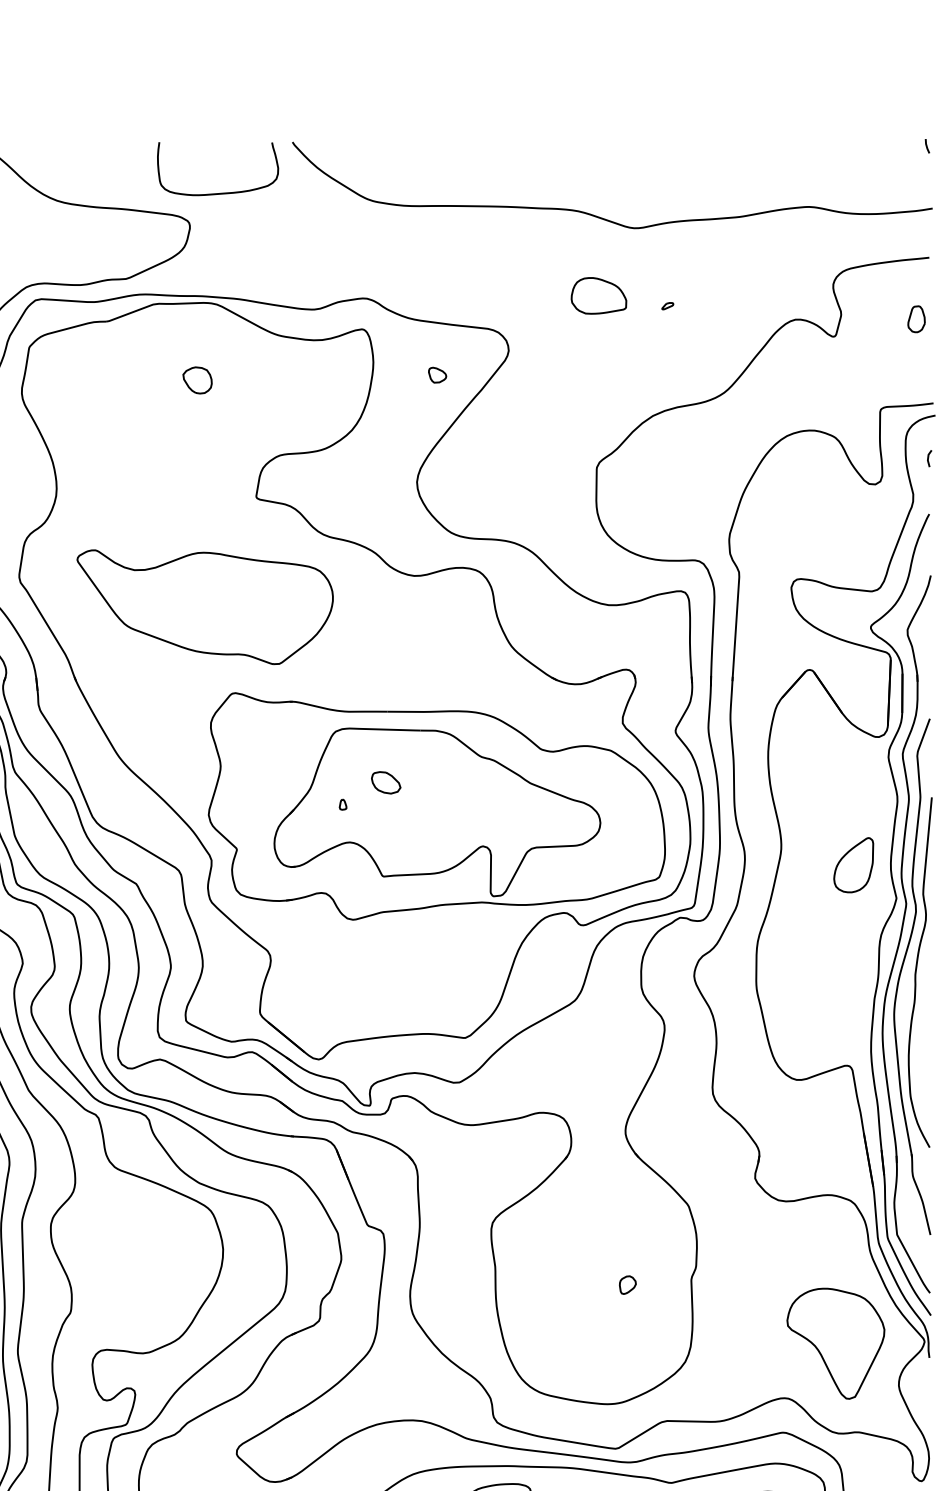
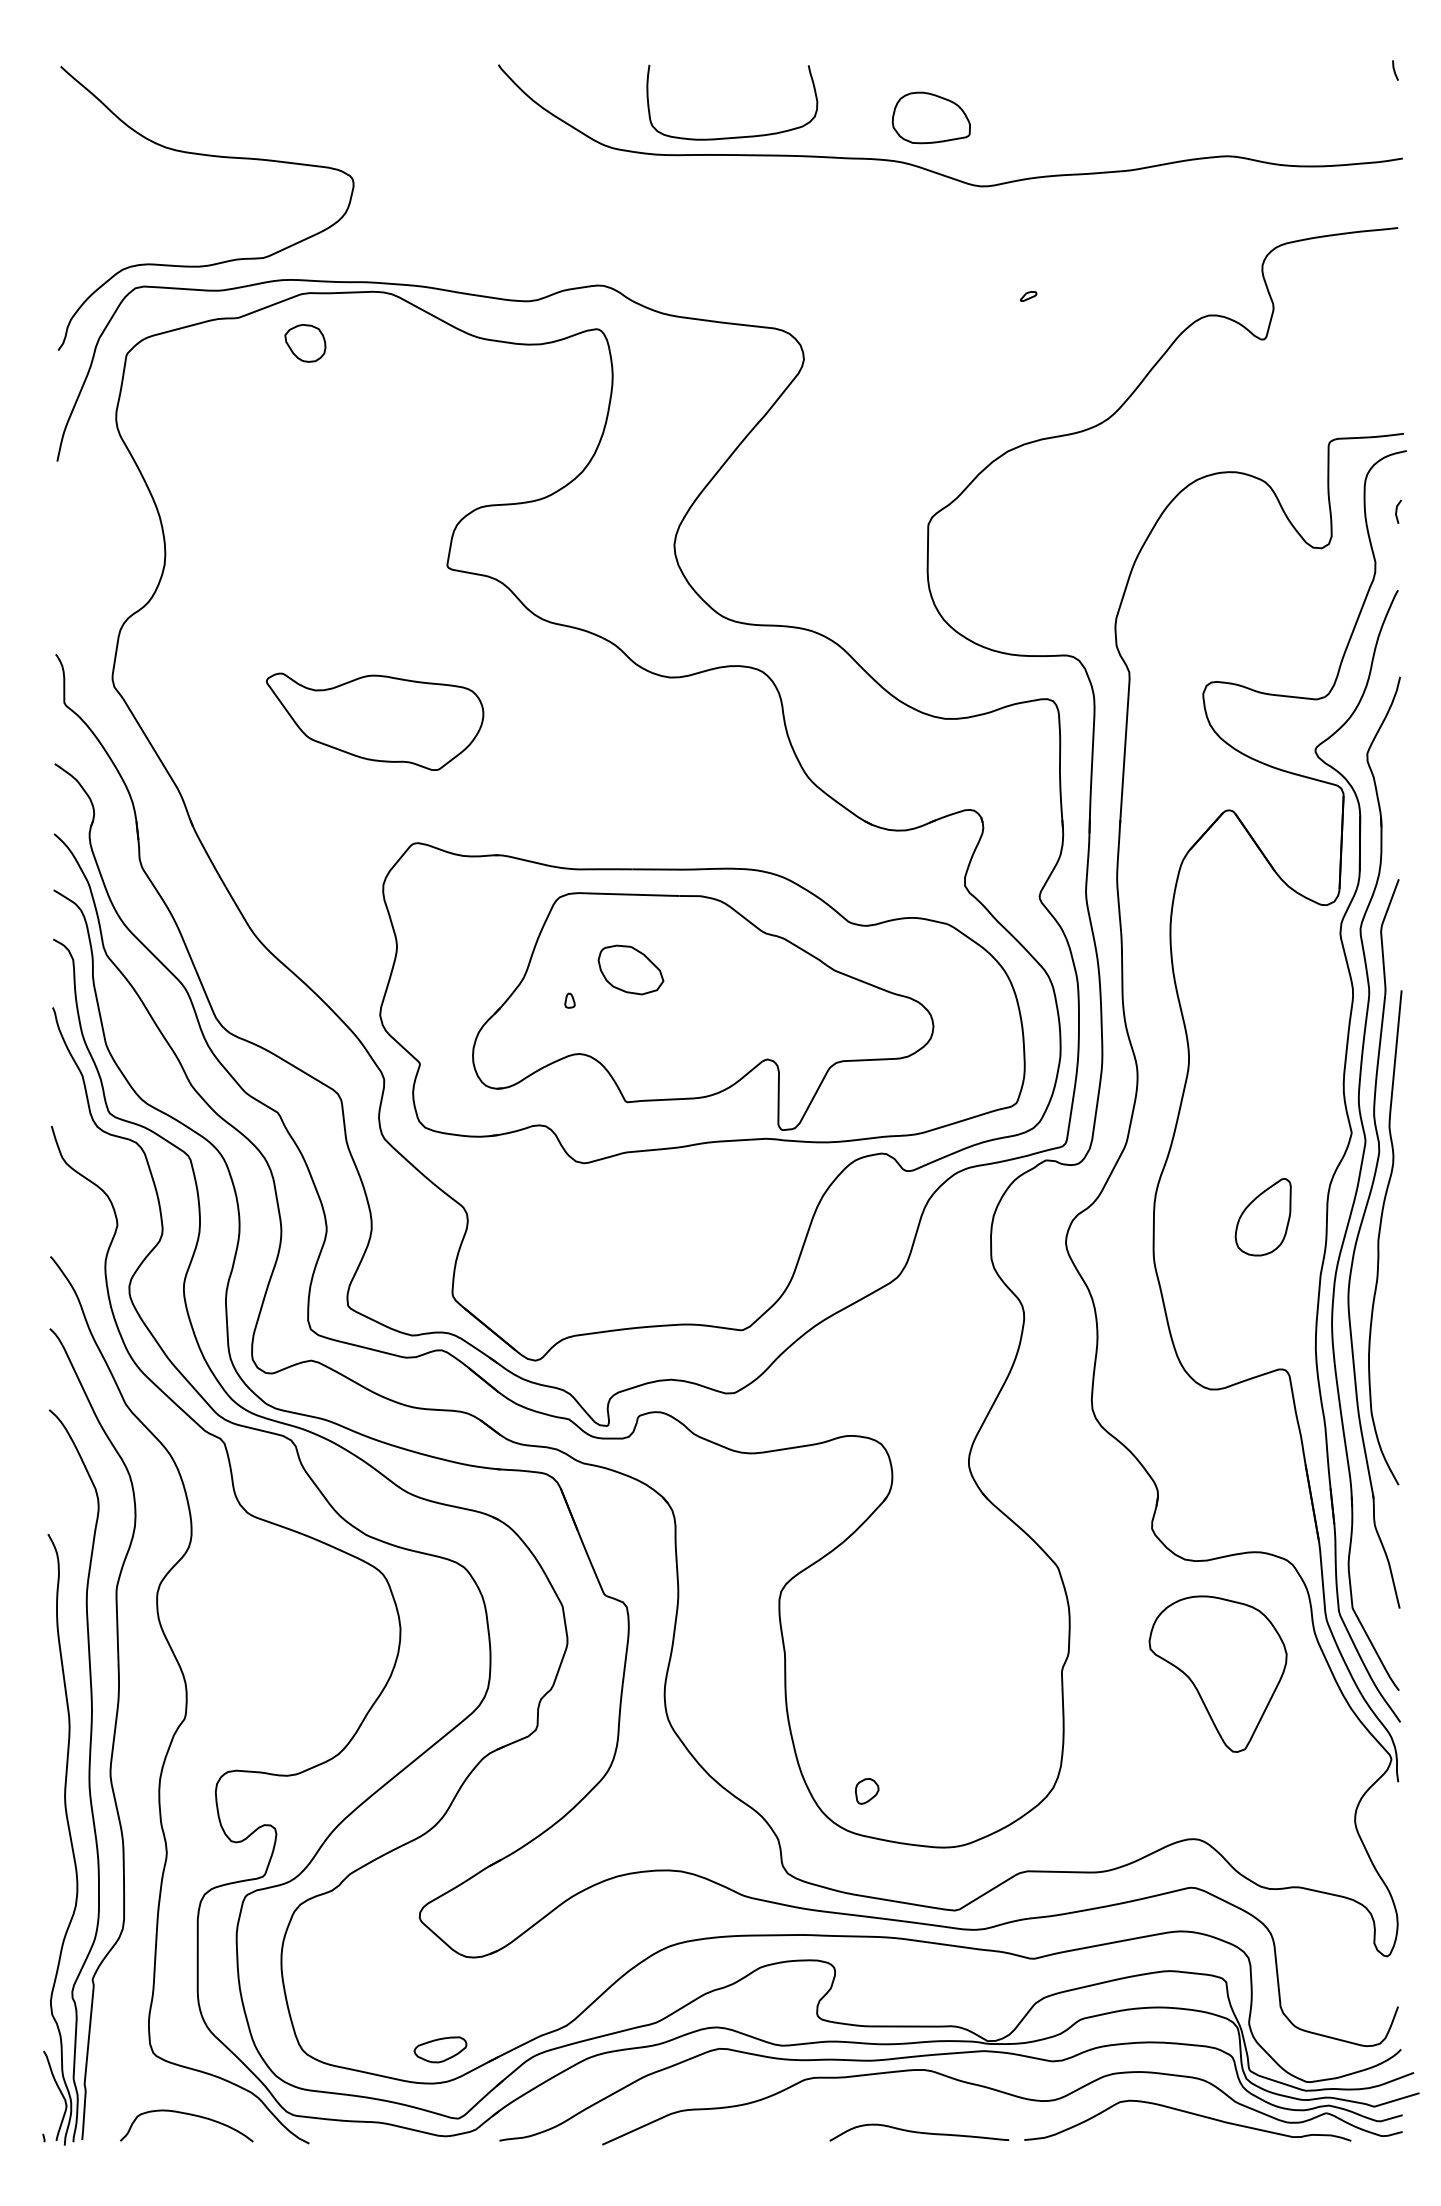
curve: (219, 192) -> (734, 136), moved
part: (598, 295) -> (930, 117), moved
part: (916, 318) -> (1379, 314), removed
part: (437, 374) -> (703, 393), removed
part: (197, 380) -> (305, 343), moved
part: (204, 607) -> (374, 721), size x0.6
part: (385, 782) -> (630, 969), size x1.6
part: (853, 865) -> (1262, 1217), moved
part: (628, 1285) -> (867, 1791), moved
part: (835, 1343) -> (1217, 1673), moved

